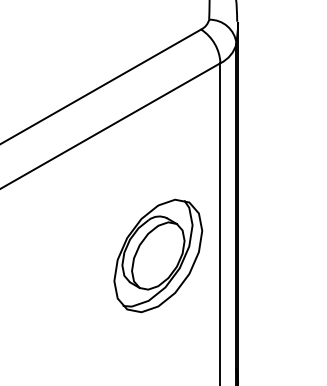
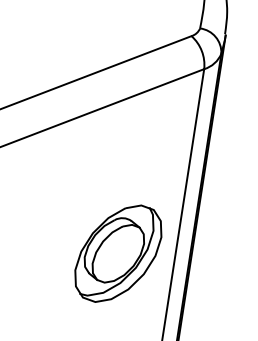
part: (158, 255) -> (118, 253), moved

